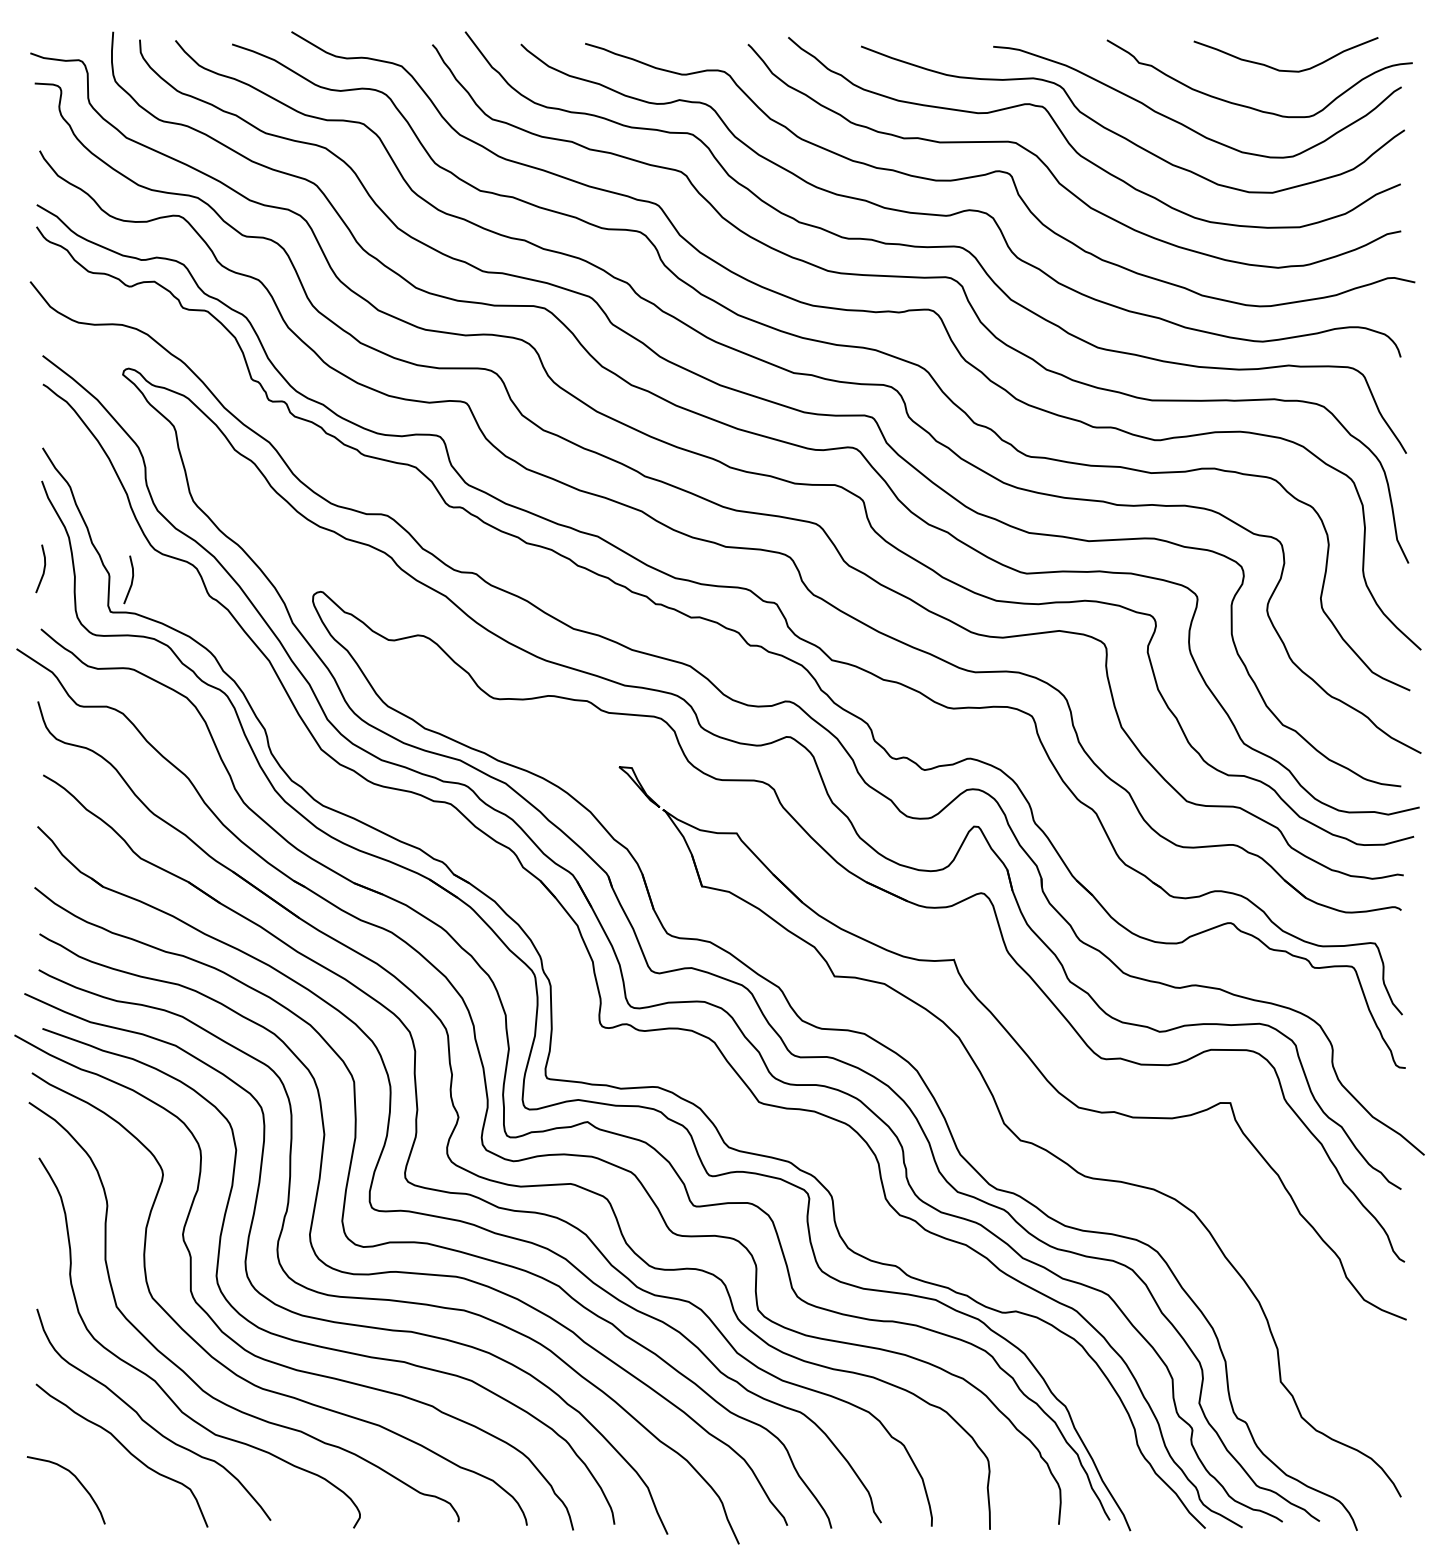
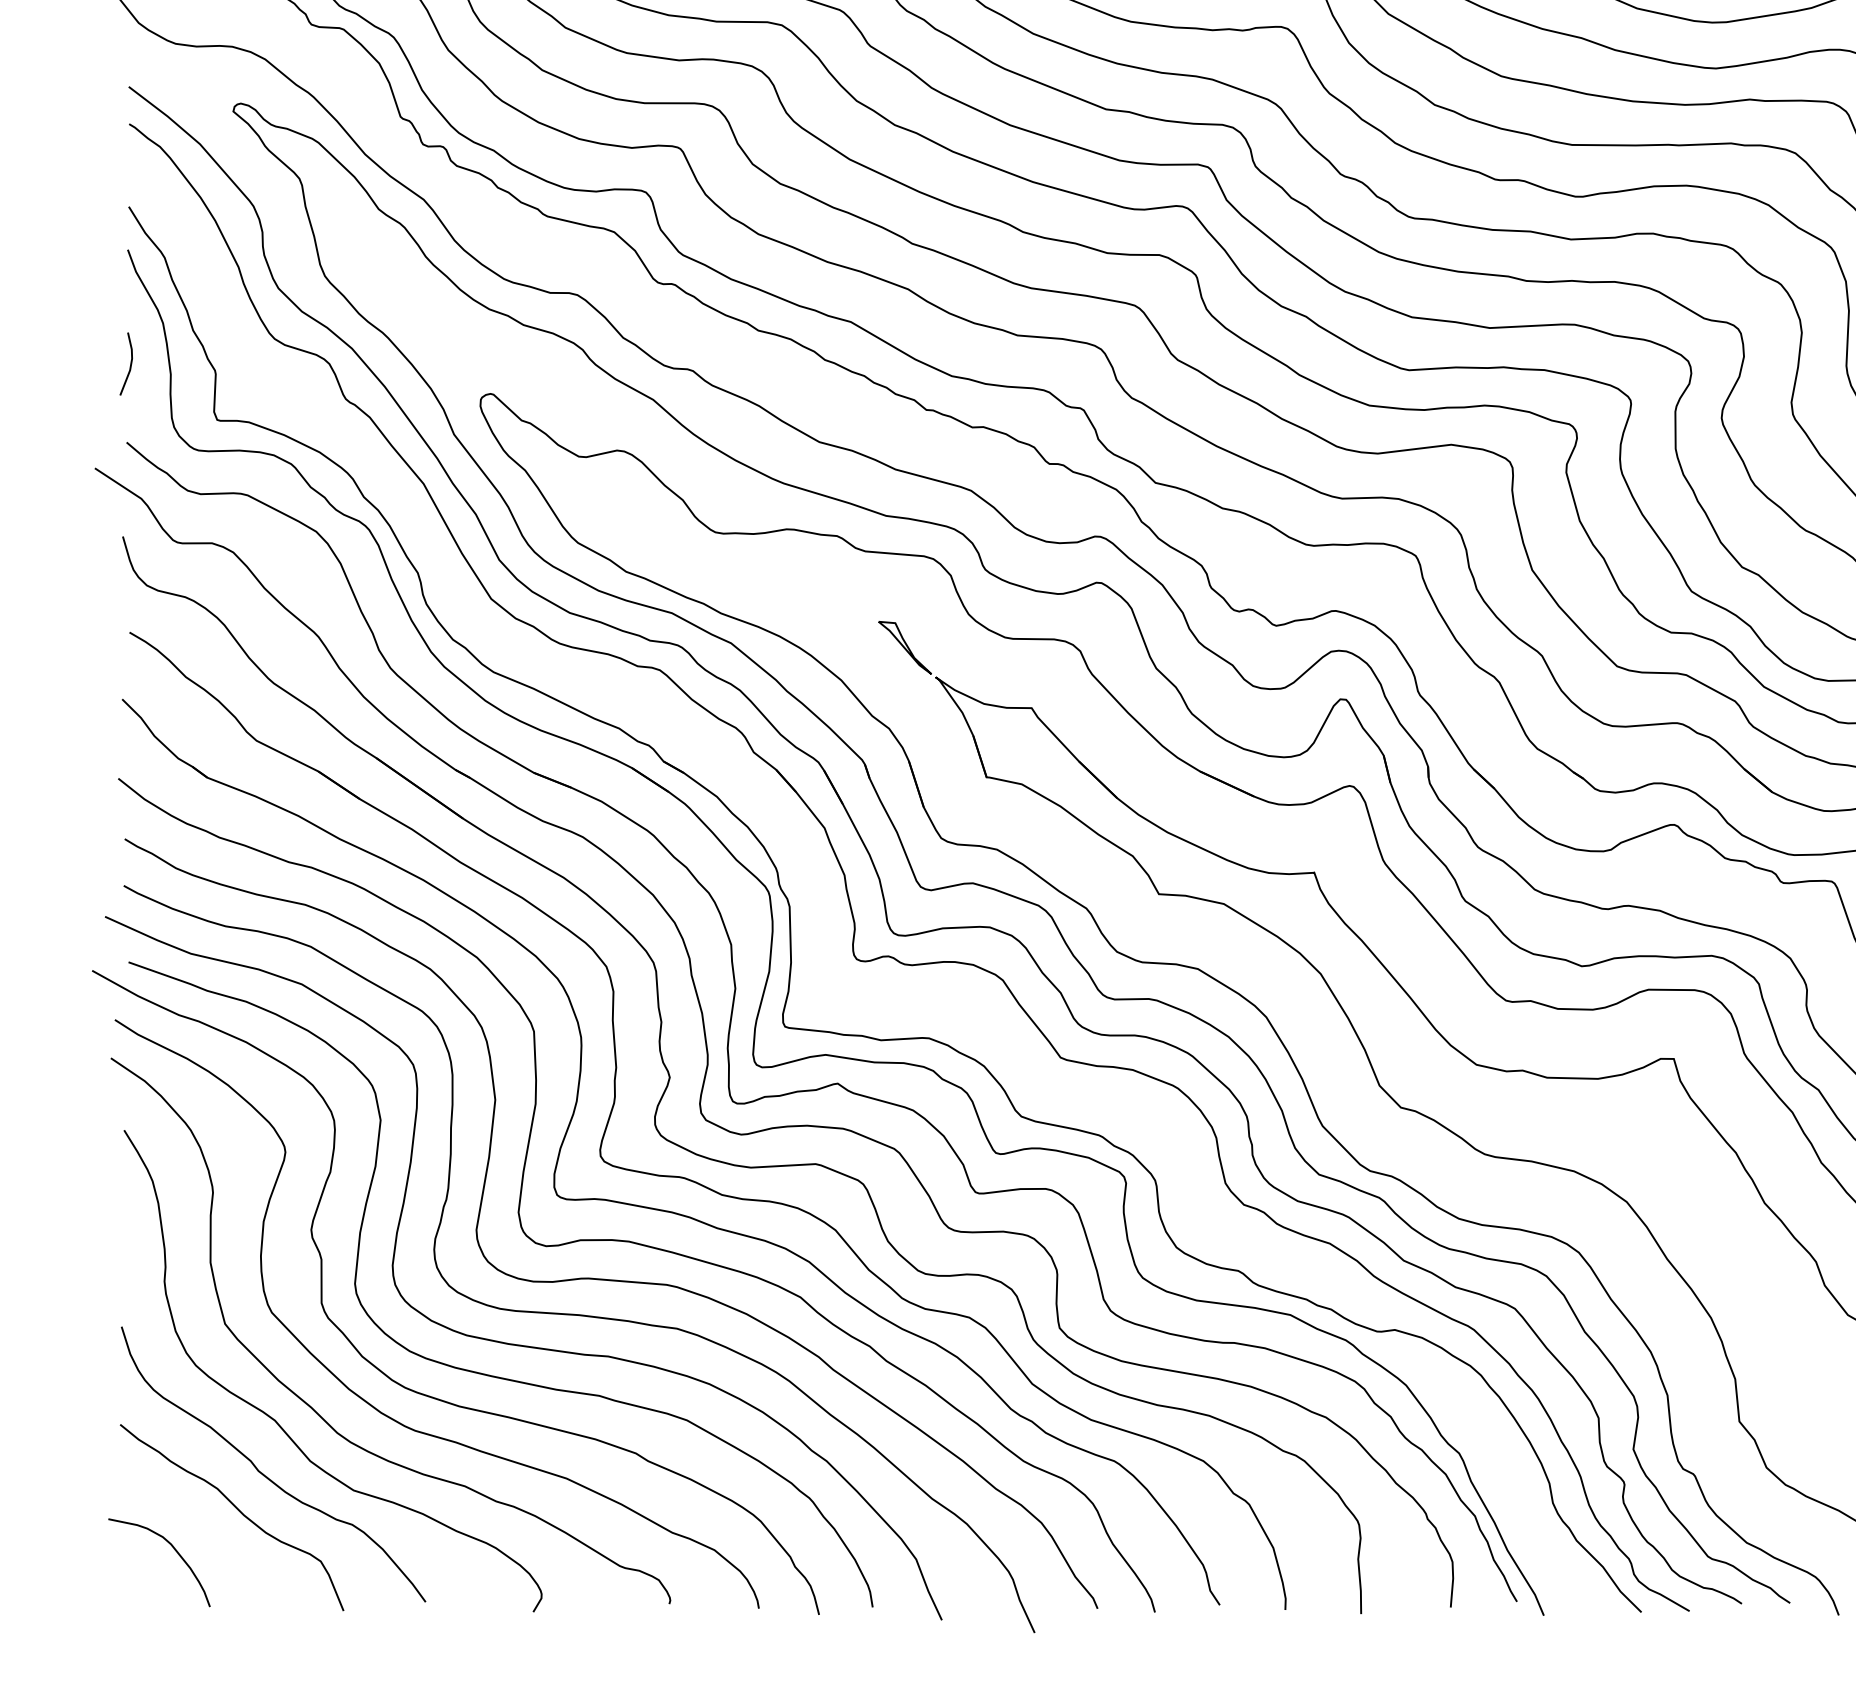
line: (131, 579) -> (244, 377), removed

